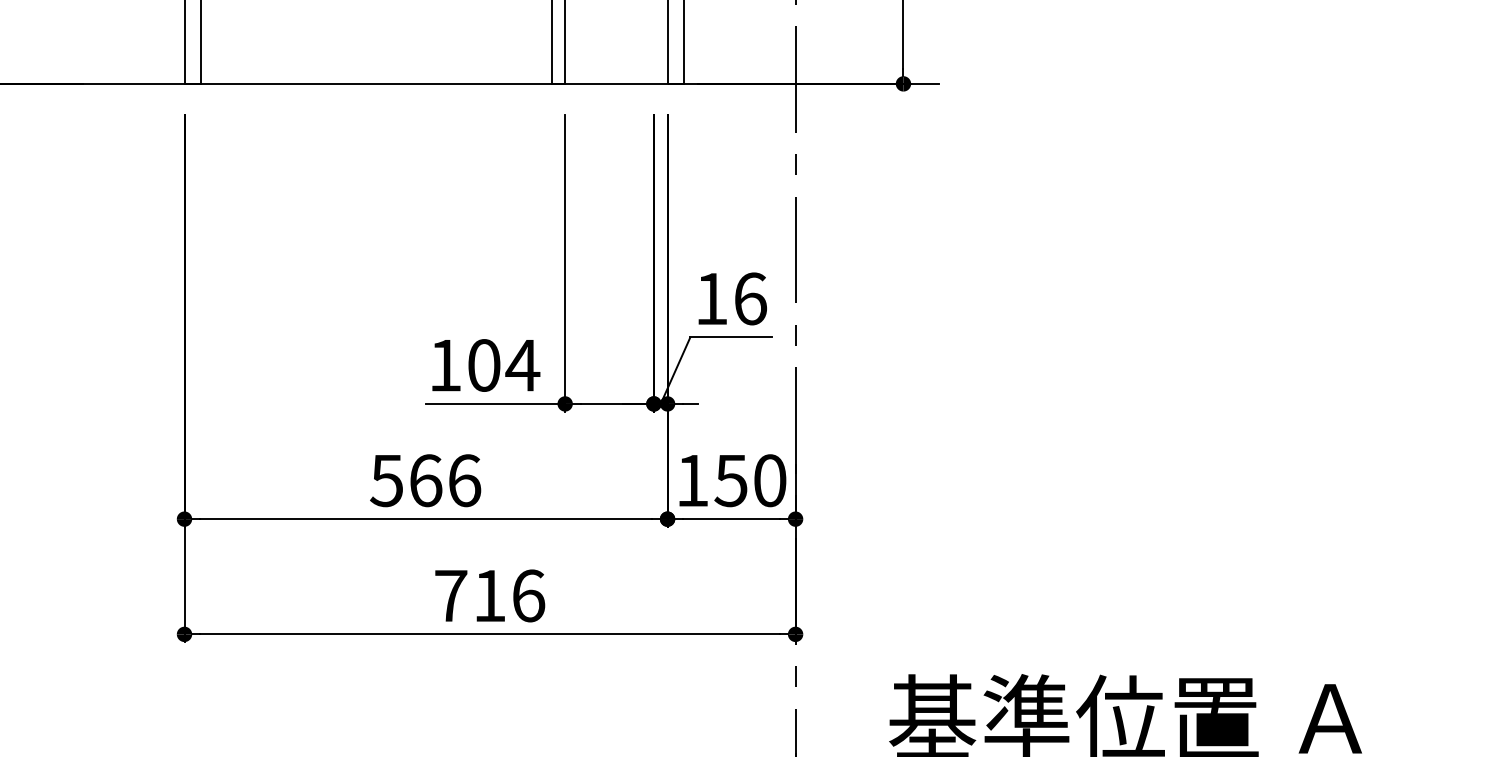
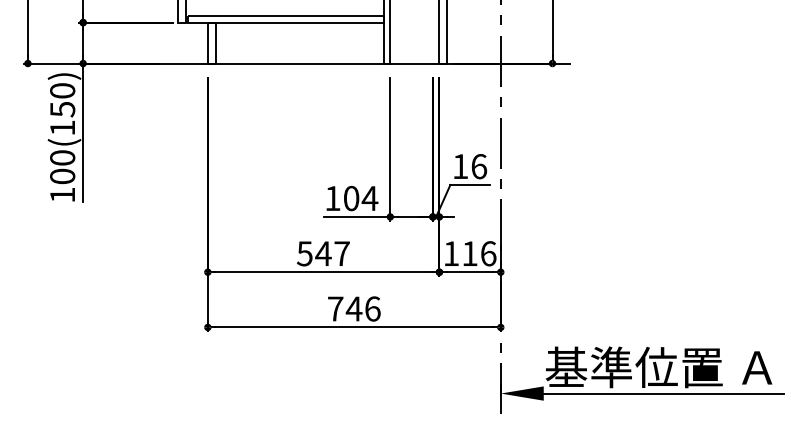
text: (444, 480) -> (332, 253), 566 -> 547
text: (751, 480) -> (479, 253), 150 -> 116
text: (488, 594) -> (353, 308), 716 -> 746

